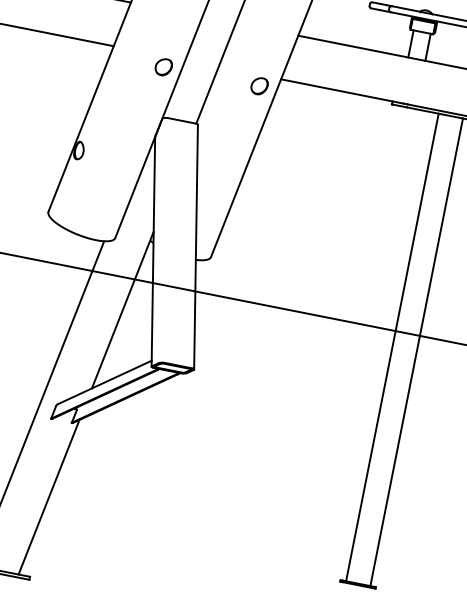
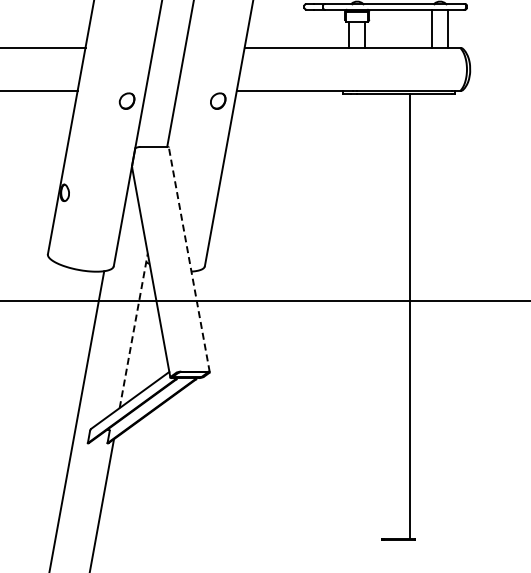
line: (196, 246) -> (189, 259), solid -> dashed
line: (122, 309) -> (133, 330), solid -> dashed
line: (392, 346) -> (387, 315), removed

